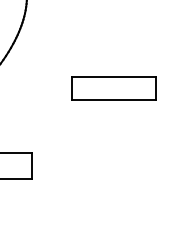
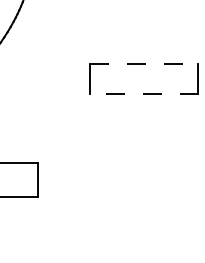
line: (114, 76) -> (144, 63), solid -> dashed
line: (114, 99) -> (144, 93), solid -> dashed

